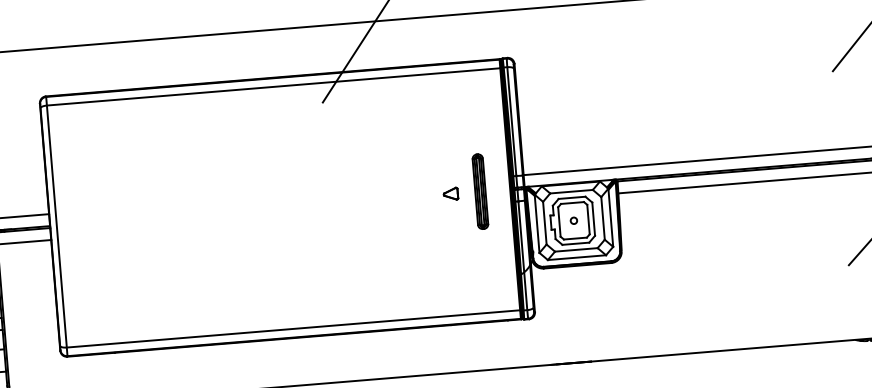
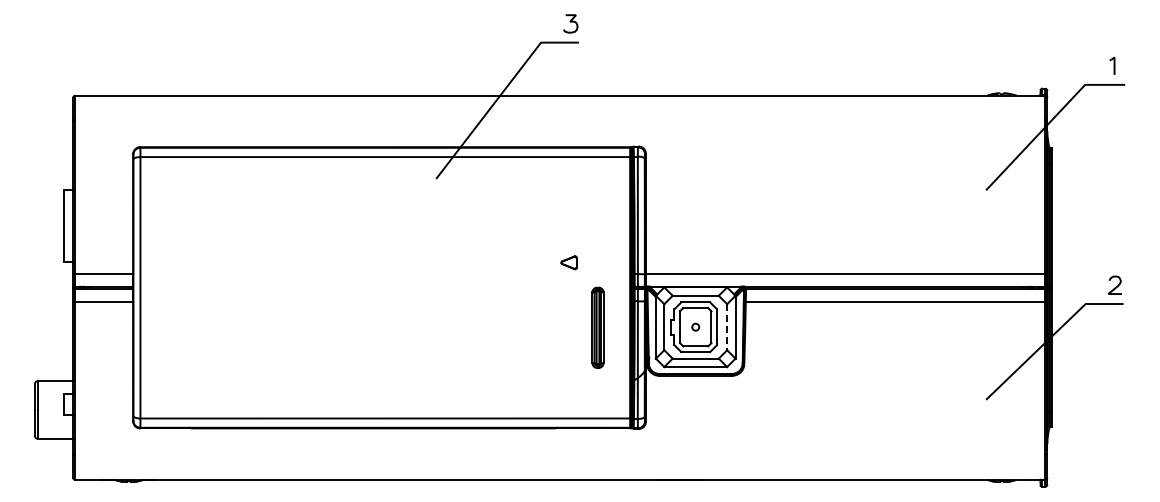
part: (479, 191) -> (597, 327), moved
part: (450, 193) -> (568, 262), moved
line: (603, 218) -> (727, 327), solid -> dashed

